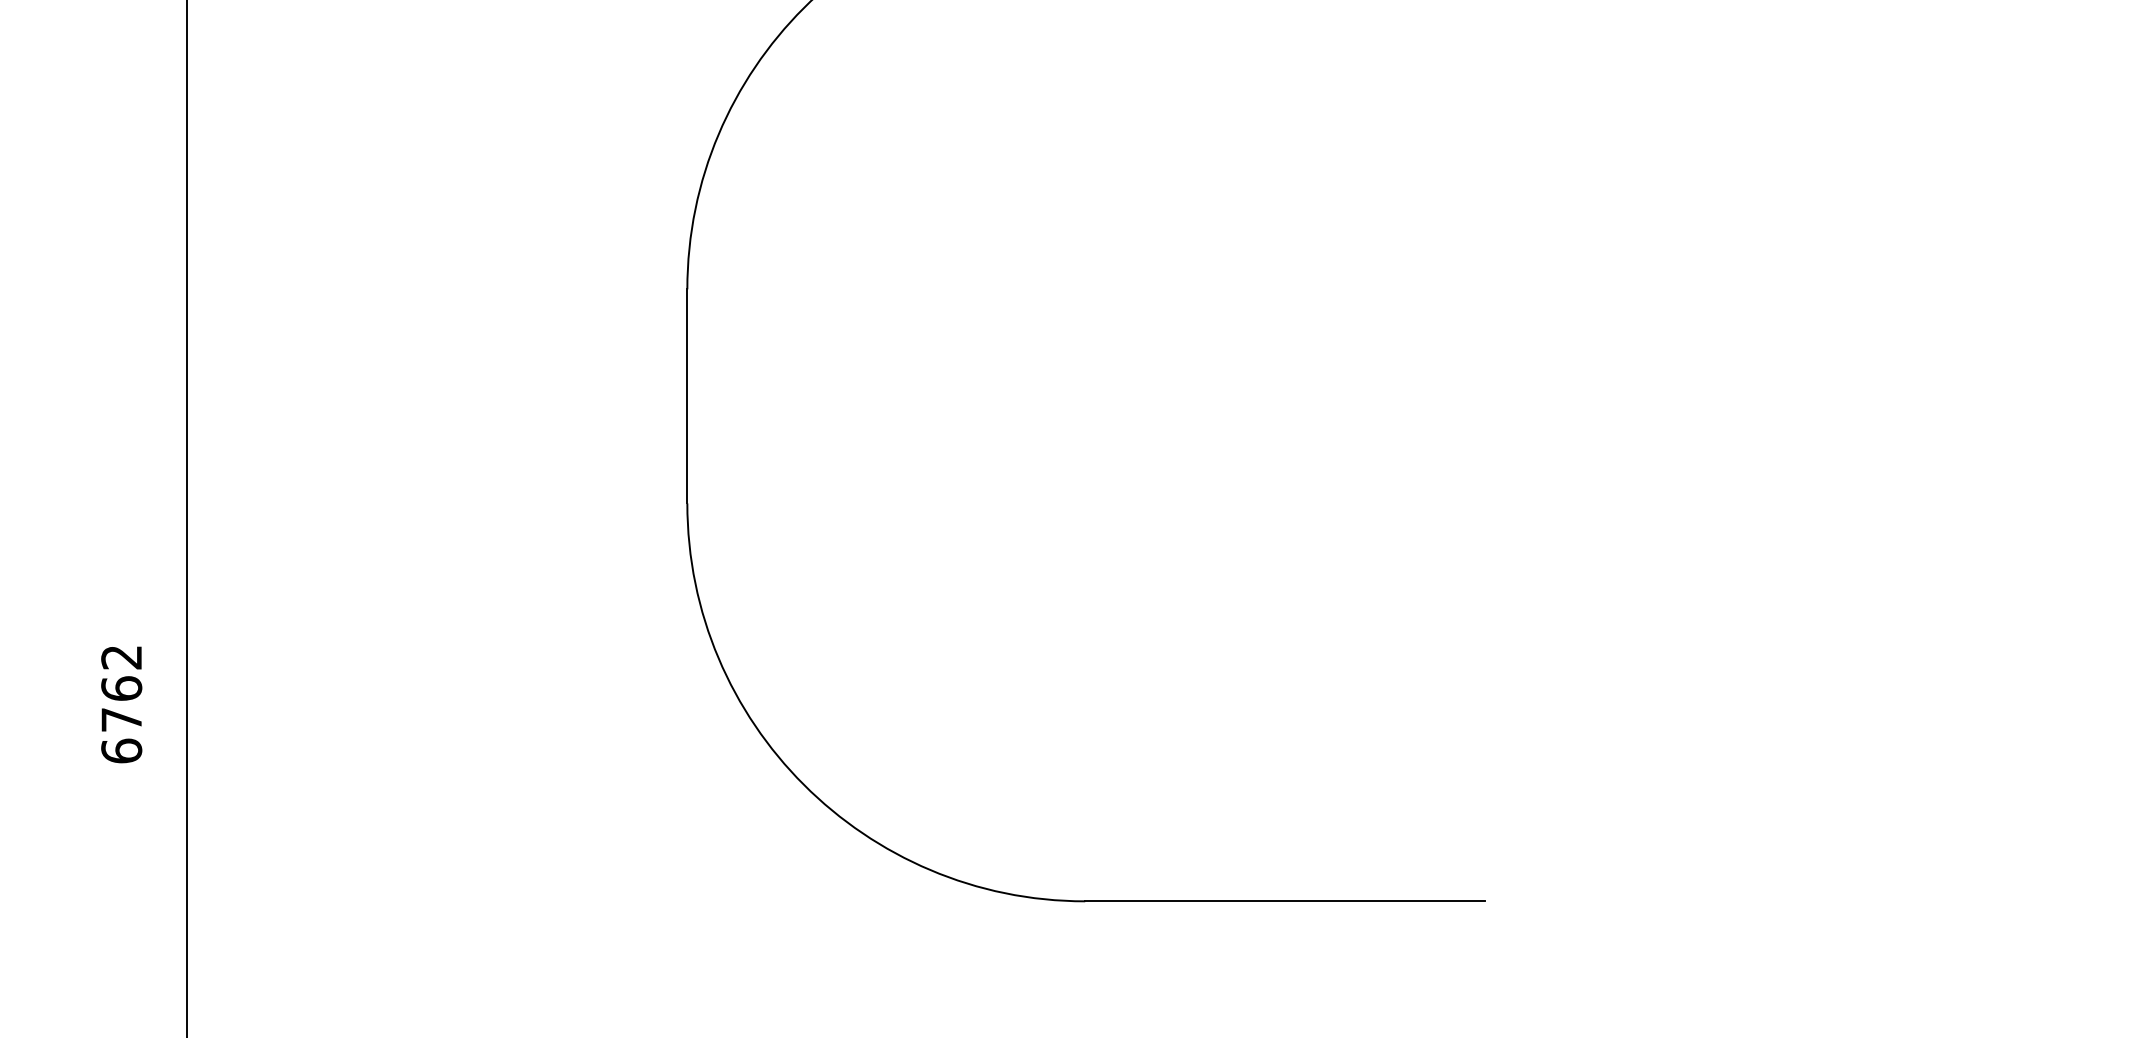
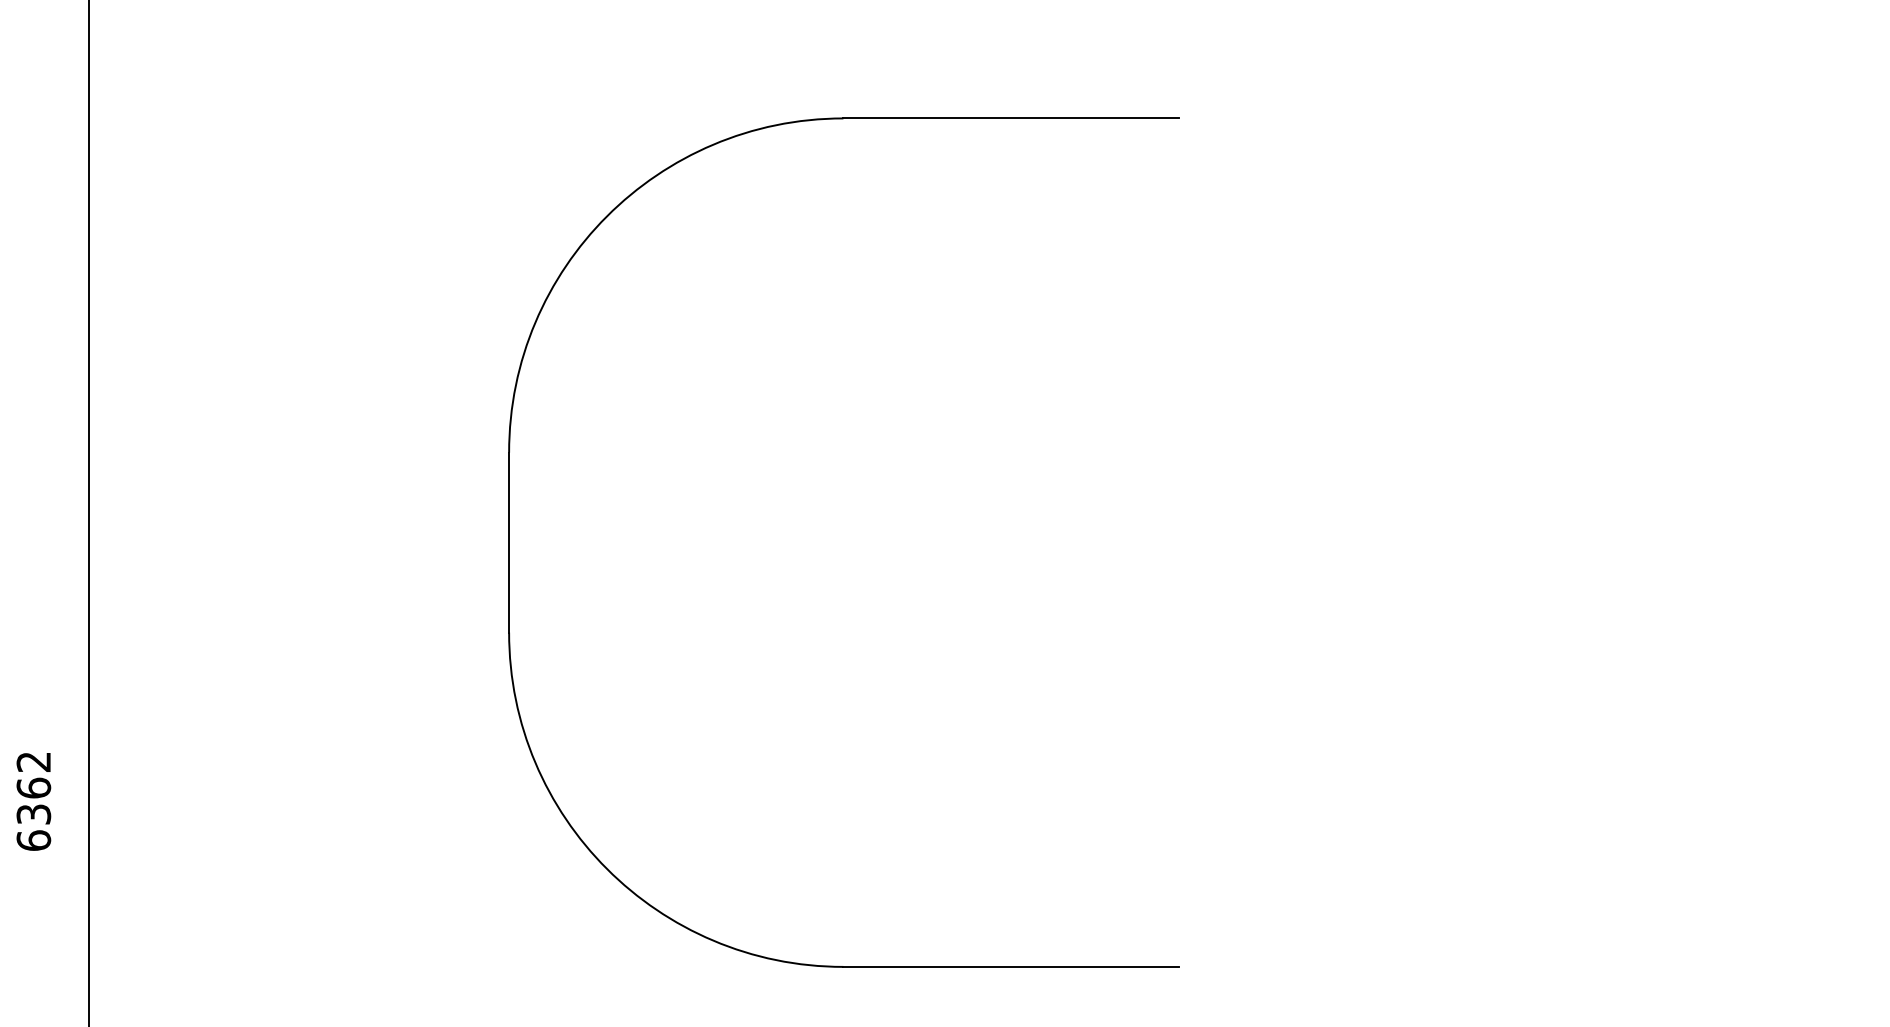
text: (121, 719) -> (33, 814), 6762 -> 6362

